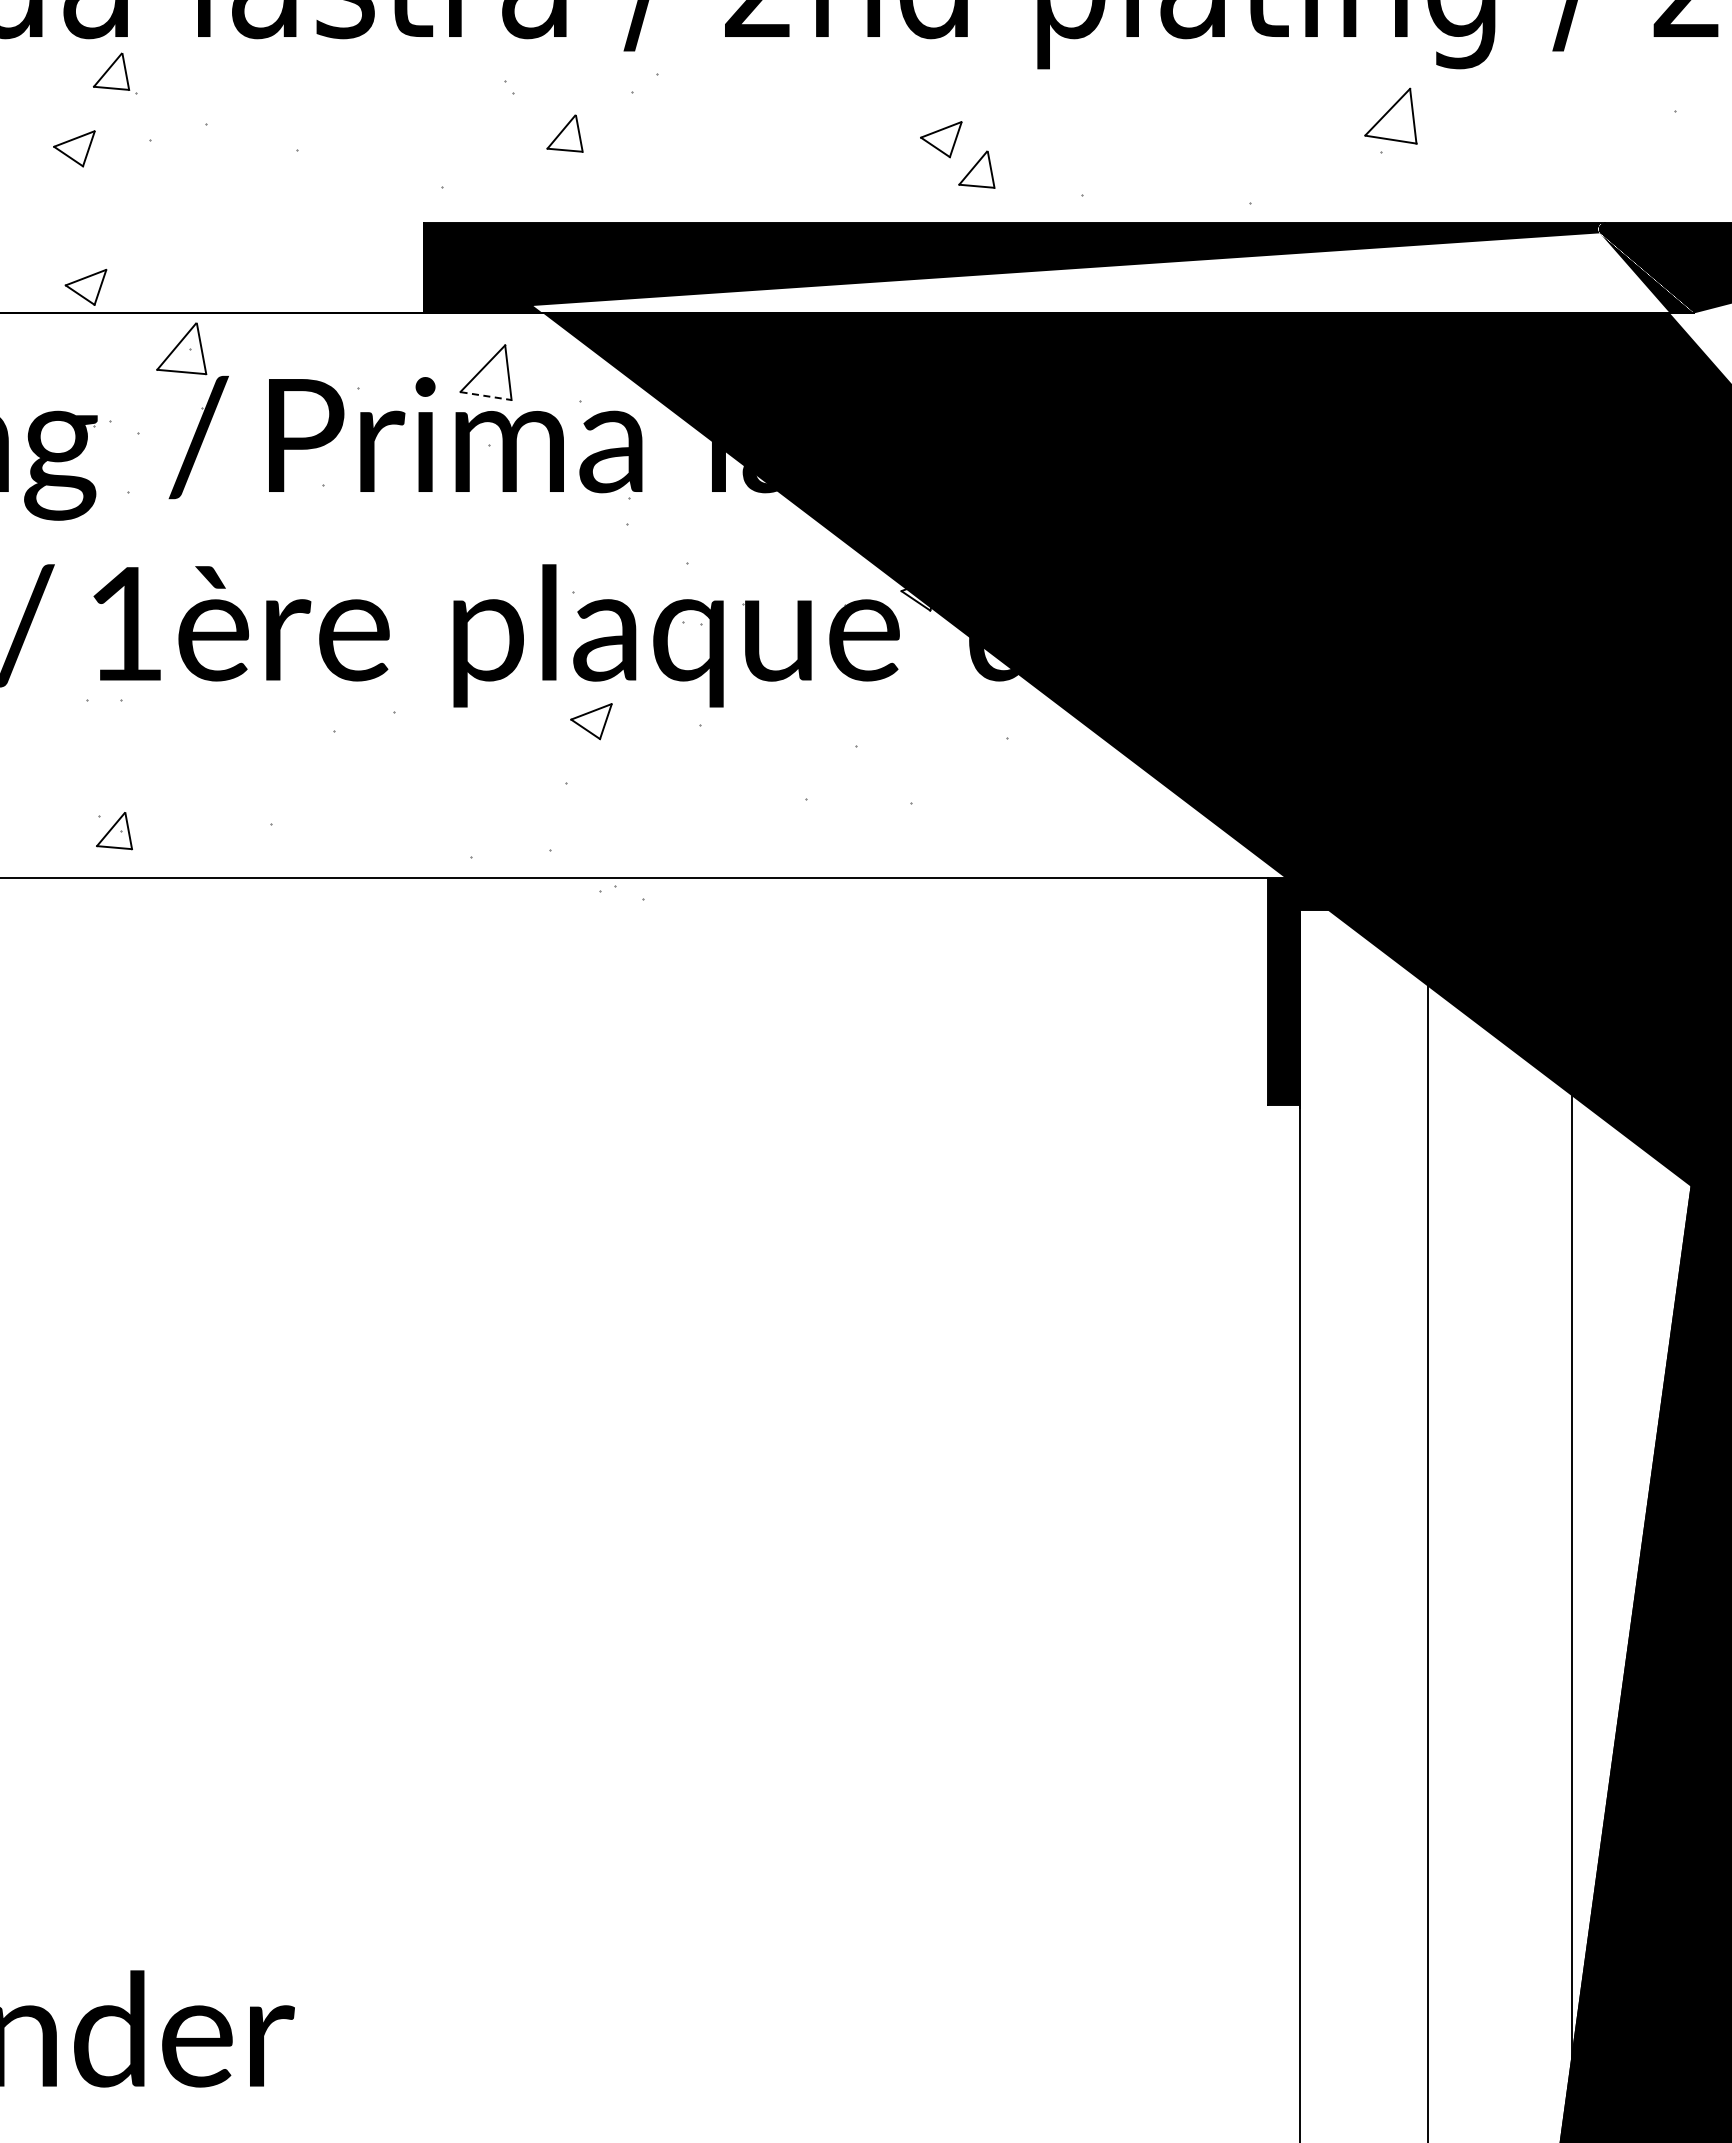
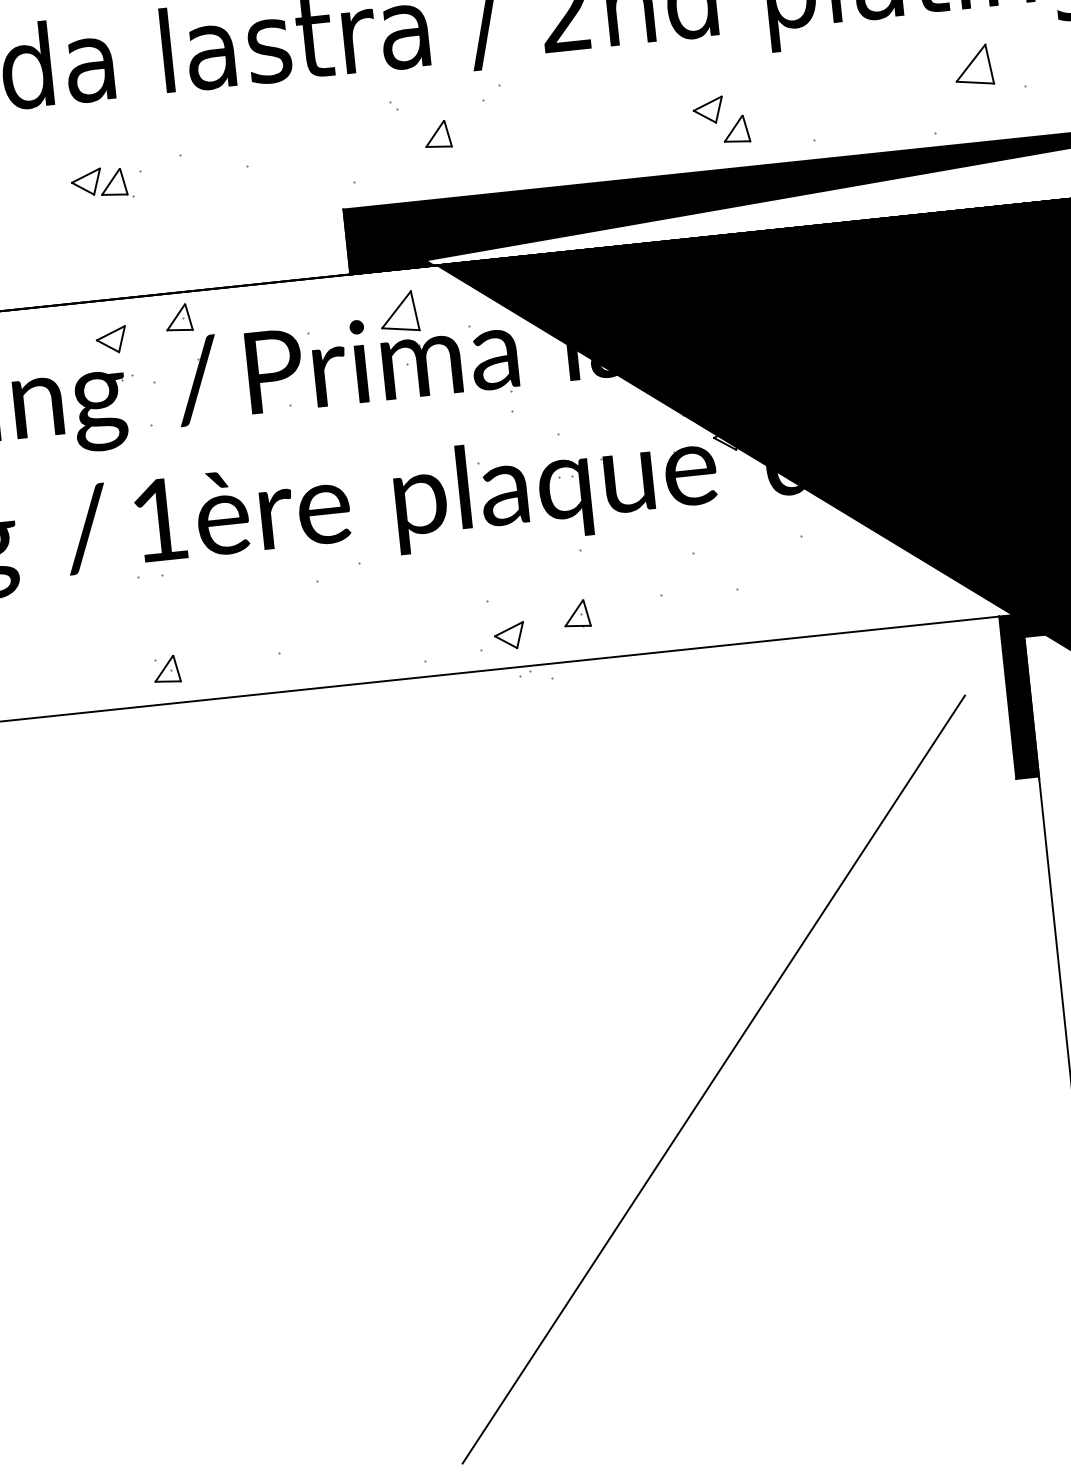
part: (115, 73) -> (116, 183), moved
part: (1390, 115) -> (973, 65), moved
part: (85, 287) -> (111, 340), moved
part: (181, 348) -> (178, 318), size x0.71
line: (486, 396) -> (401, 329), dashed -> solid
part: (591, 721) -> (509, 636), moved
part: (686, 813) -> (576, 613), added
line: (807, 1474) -> (713, 1079), added

